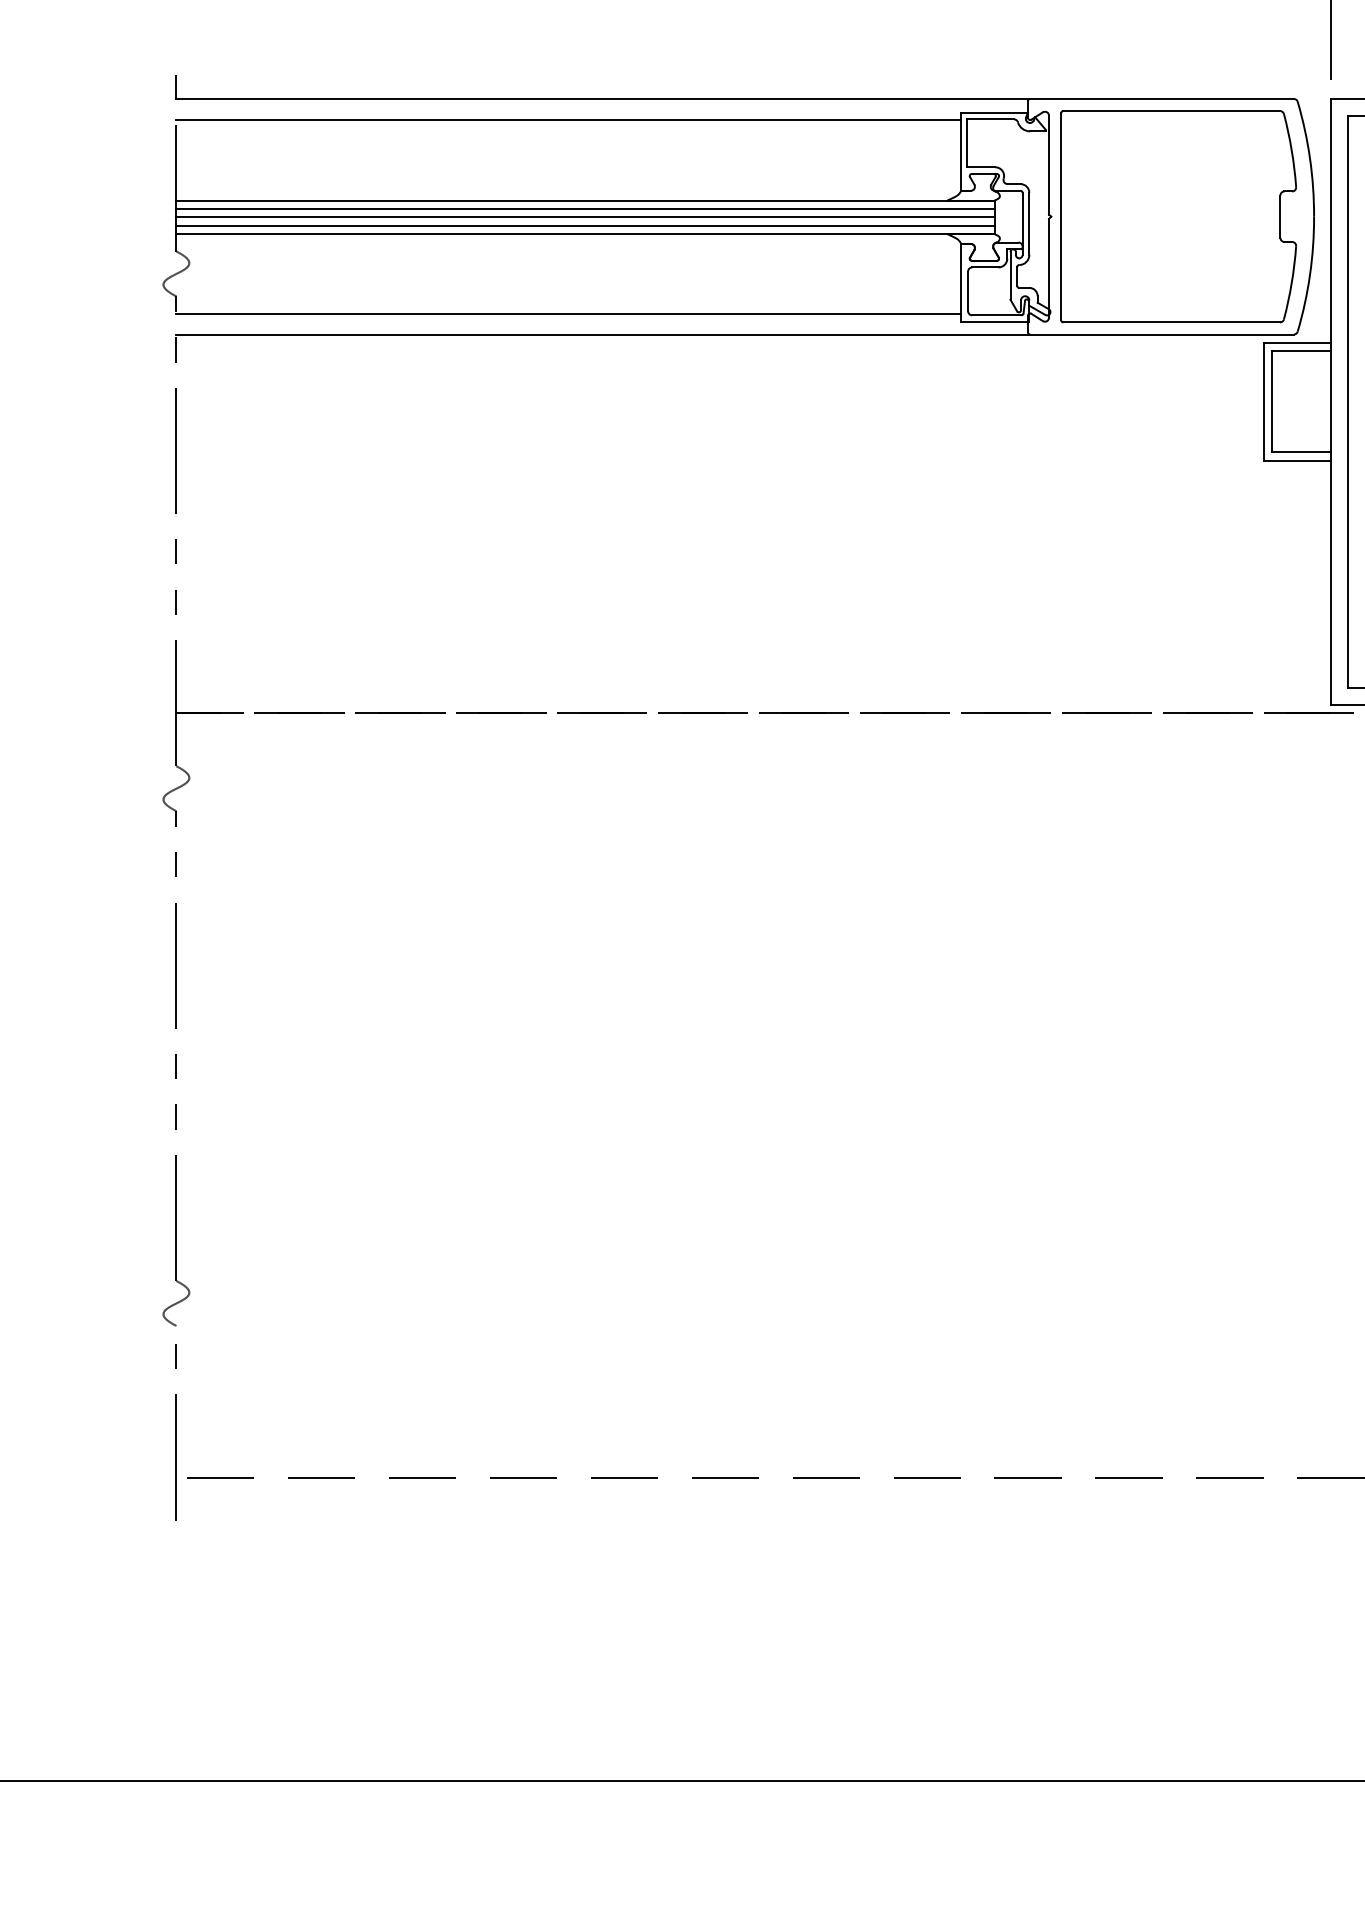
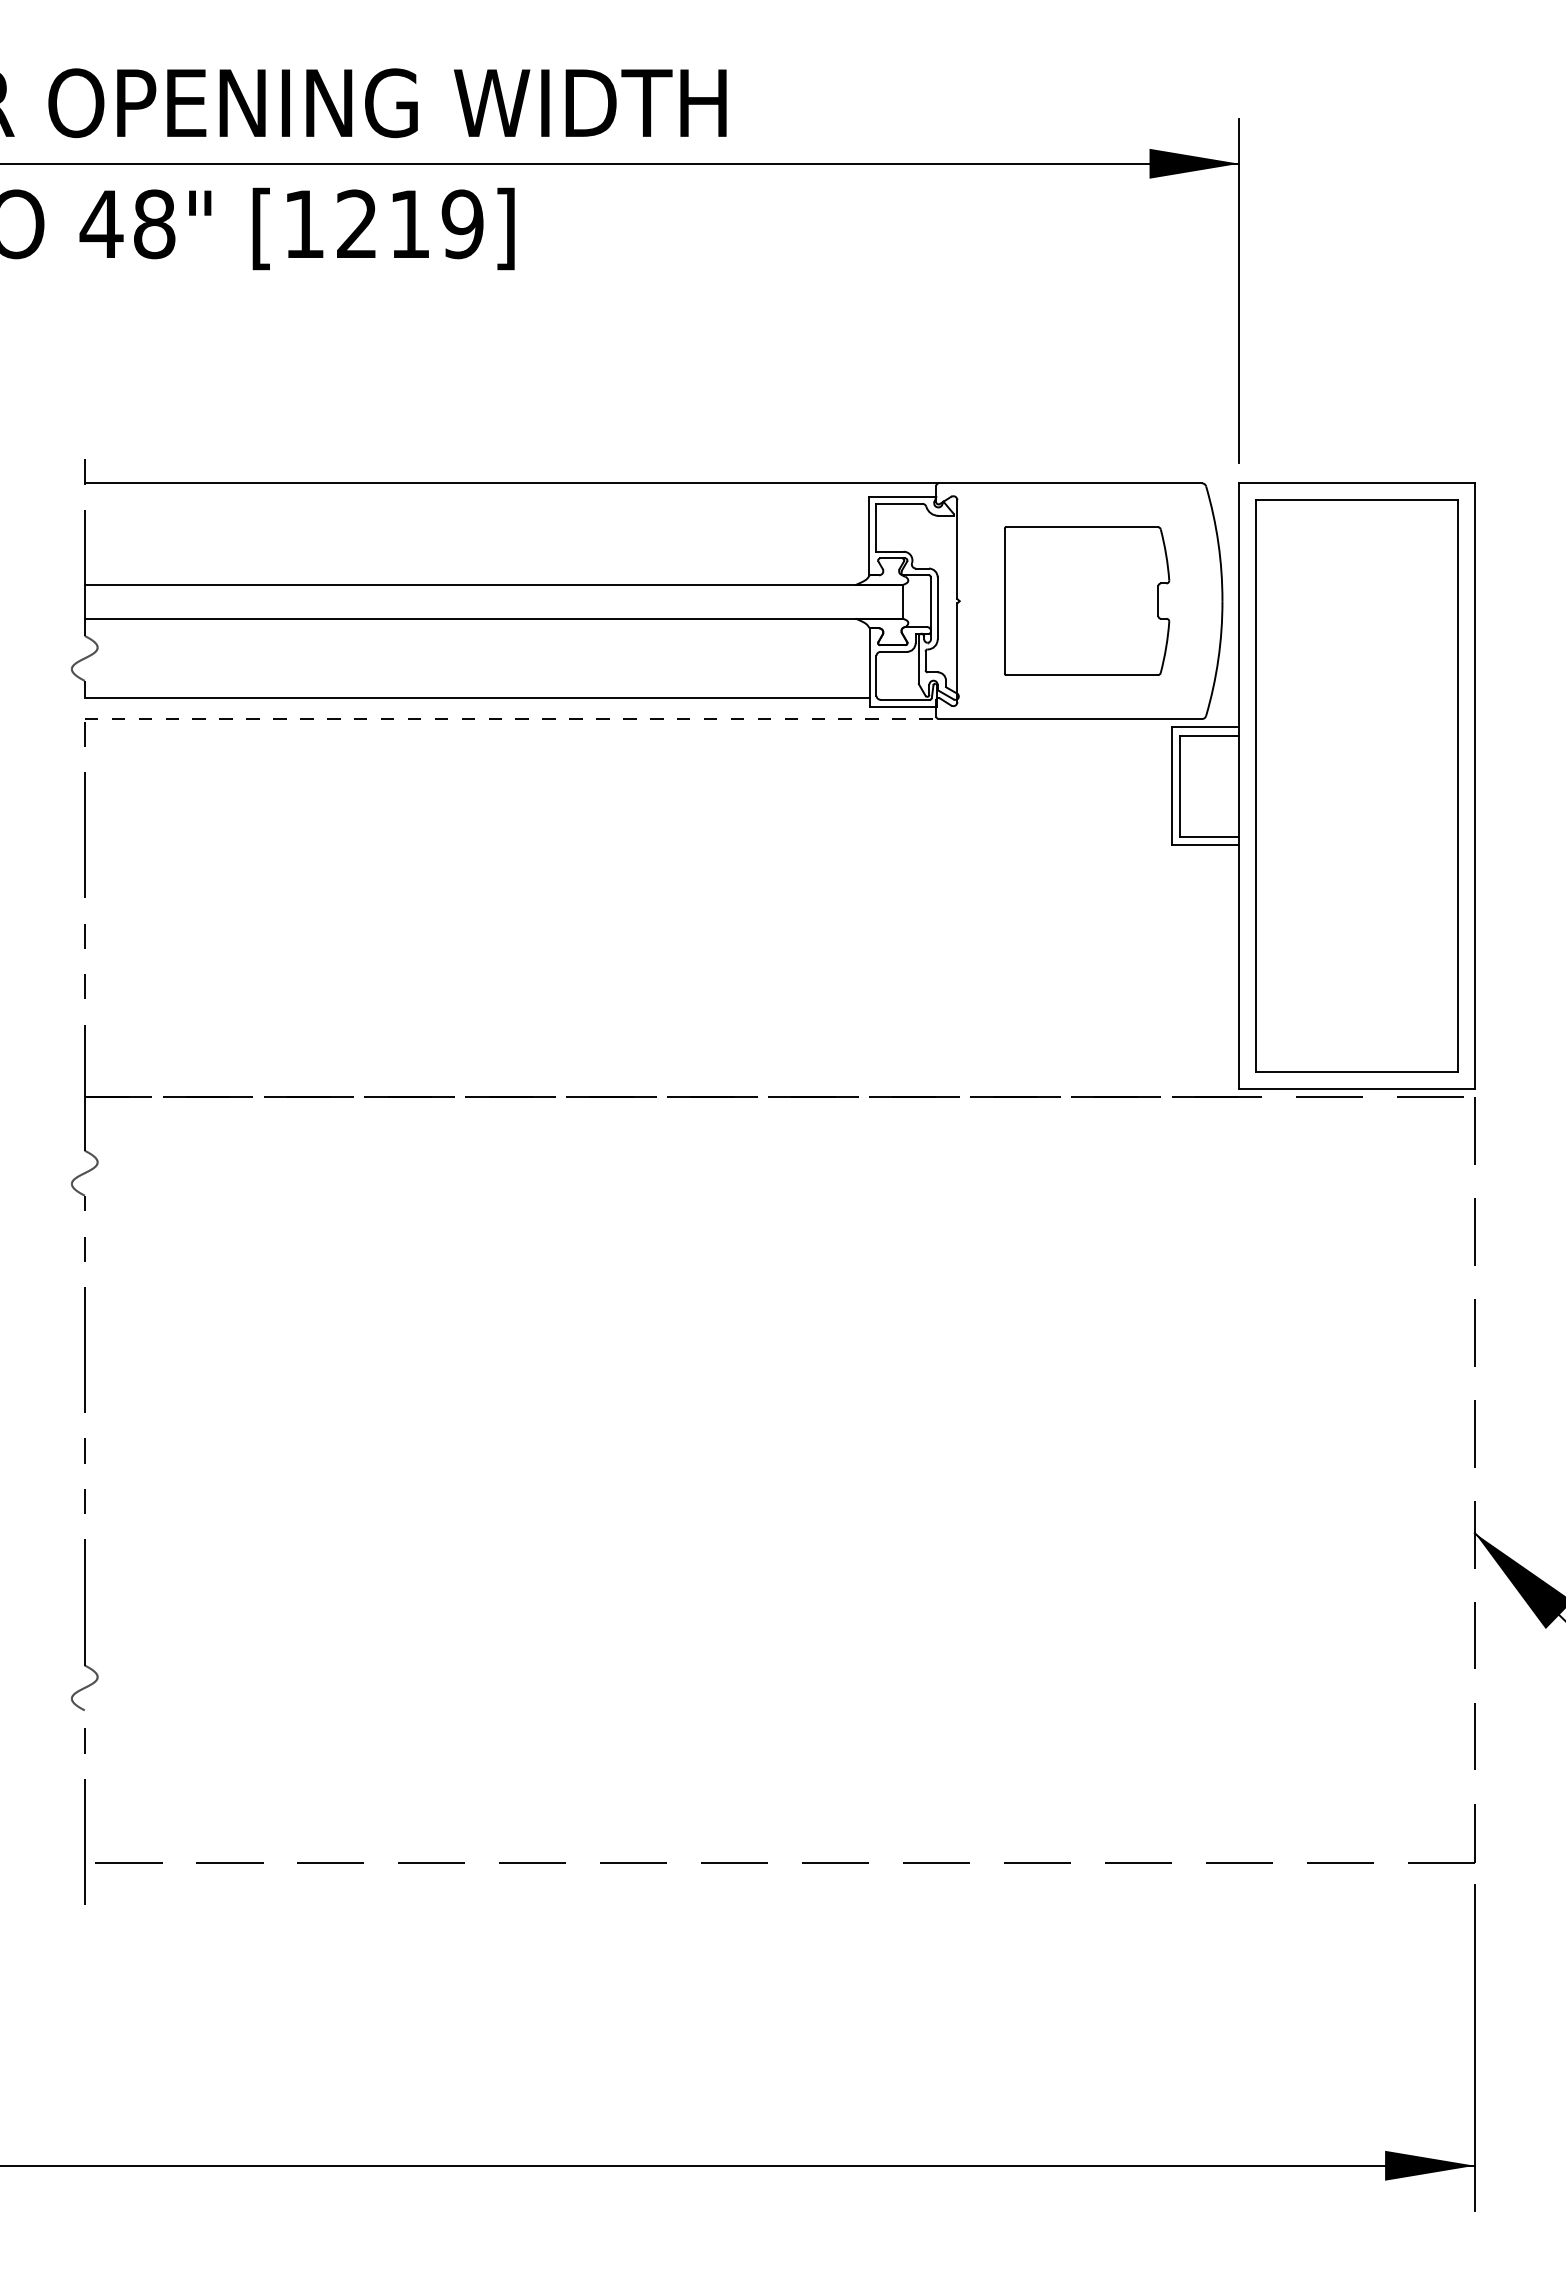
line: (568, 120) -> (476, 504), removed
line: (585, 209) -> (493, 593), removed
part: (1178, 216) -> (1086, 600), size x0.7
line: (585, 217) -> (493, 601), removed
line: (585, 226) -> (493, 610), removed
line: (603, 334) -> (511, 718), solid -> dashed

